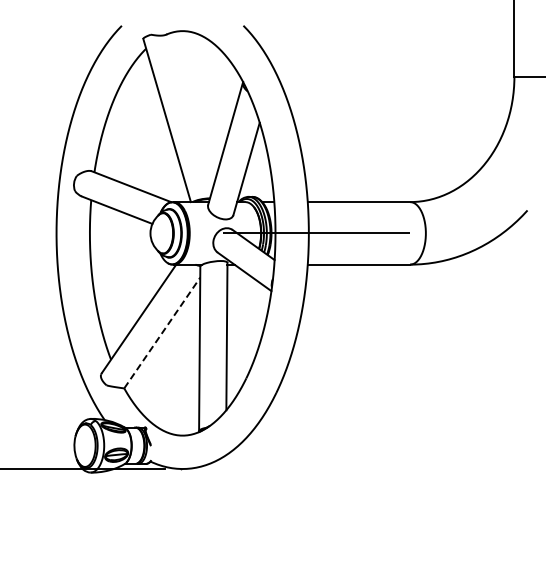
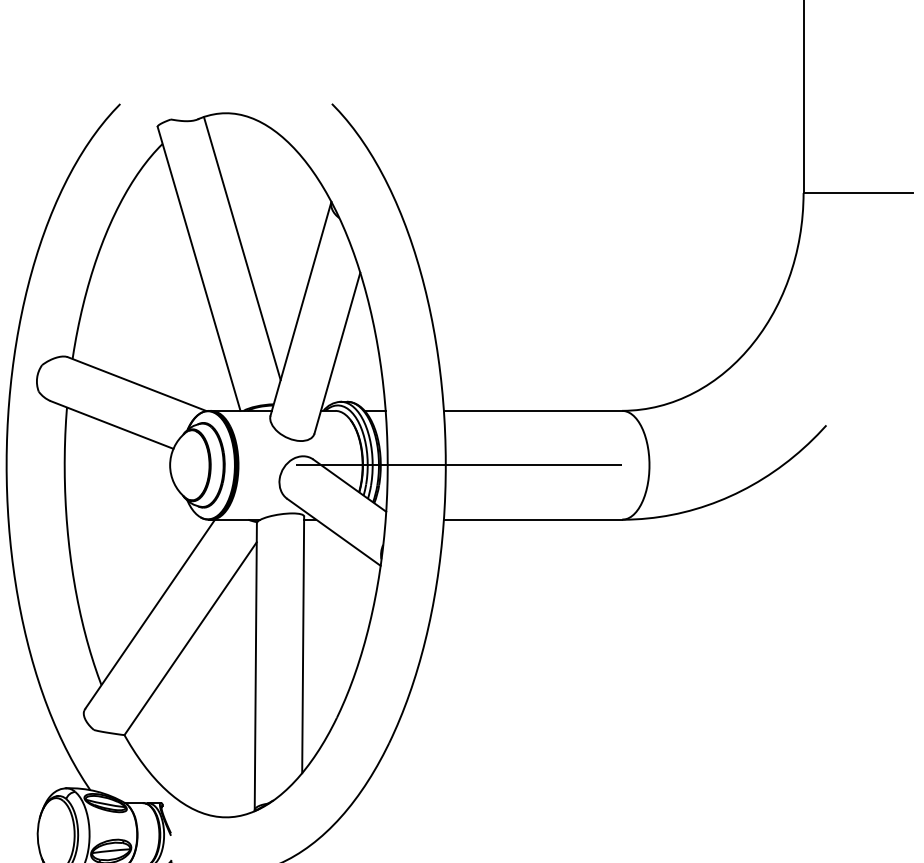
line: (191, 108) -> (241, 247), added
line: (162, 332) -> (191, 637), dashed -> solid

